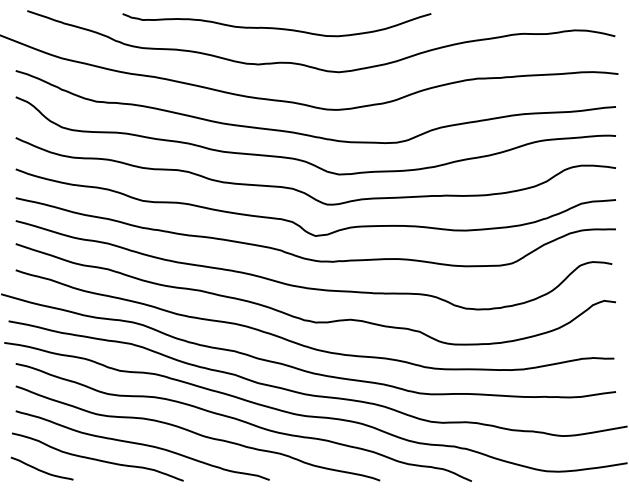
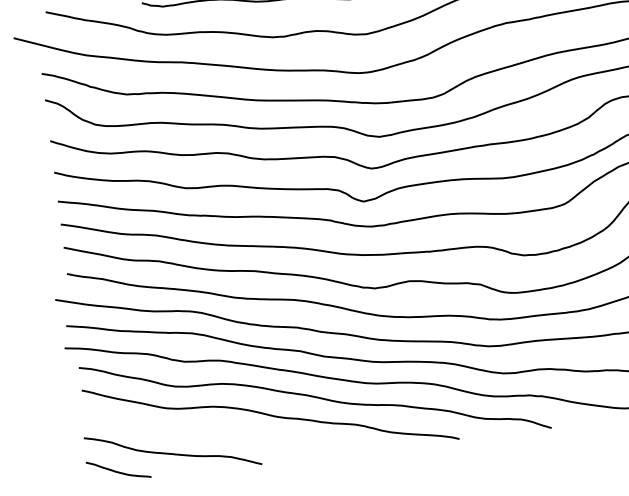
curve: (142, 445) -> (216, 433), removed

